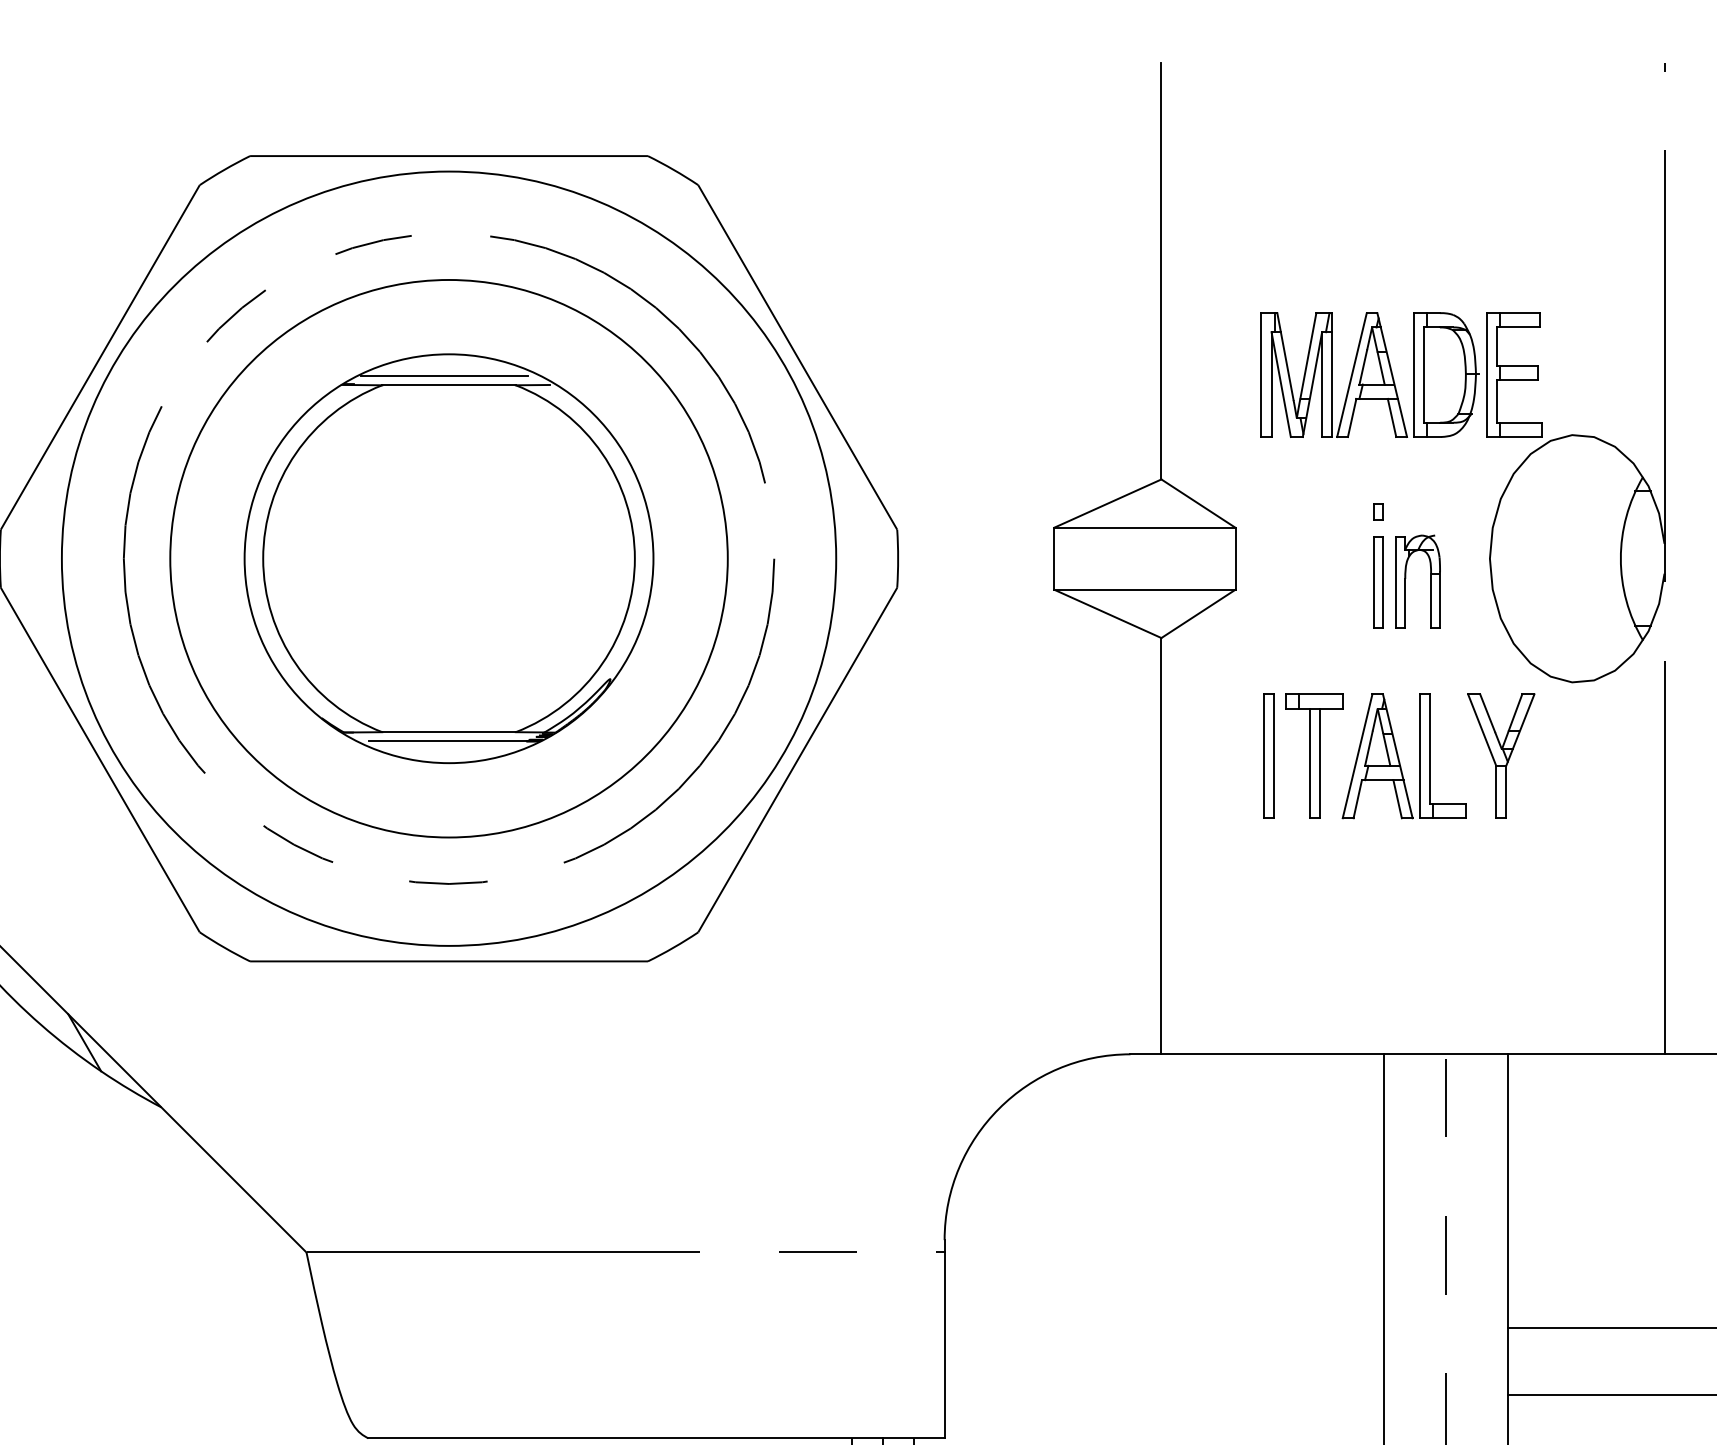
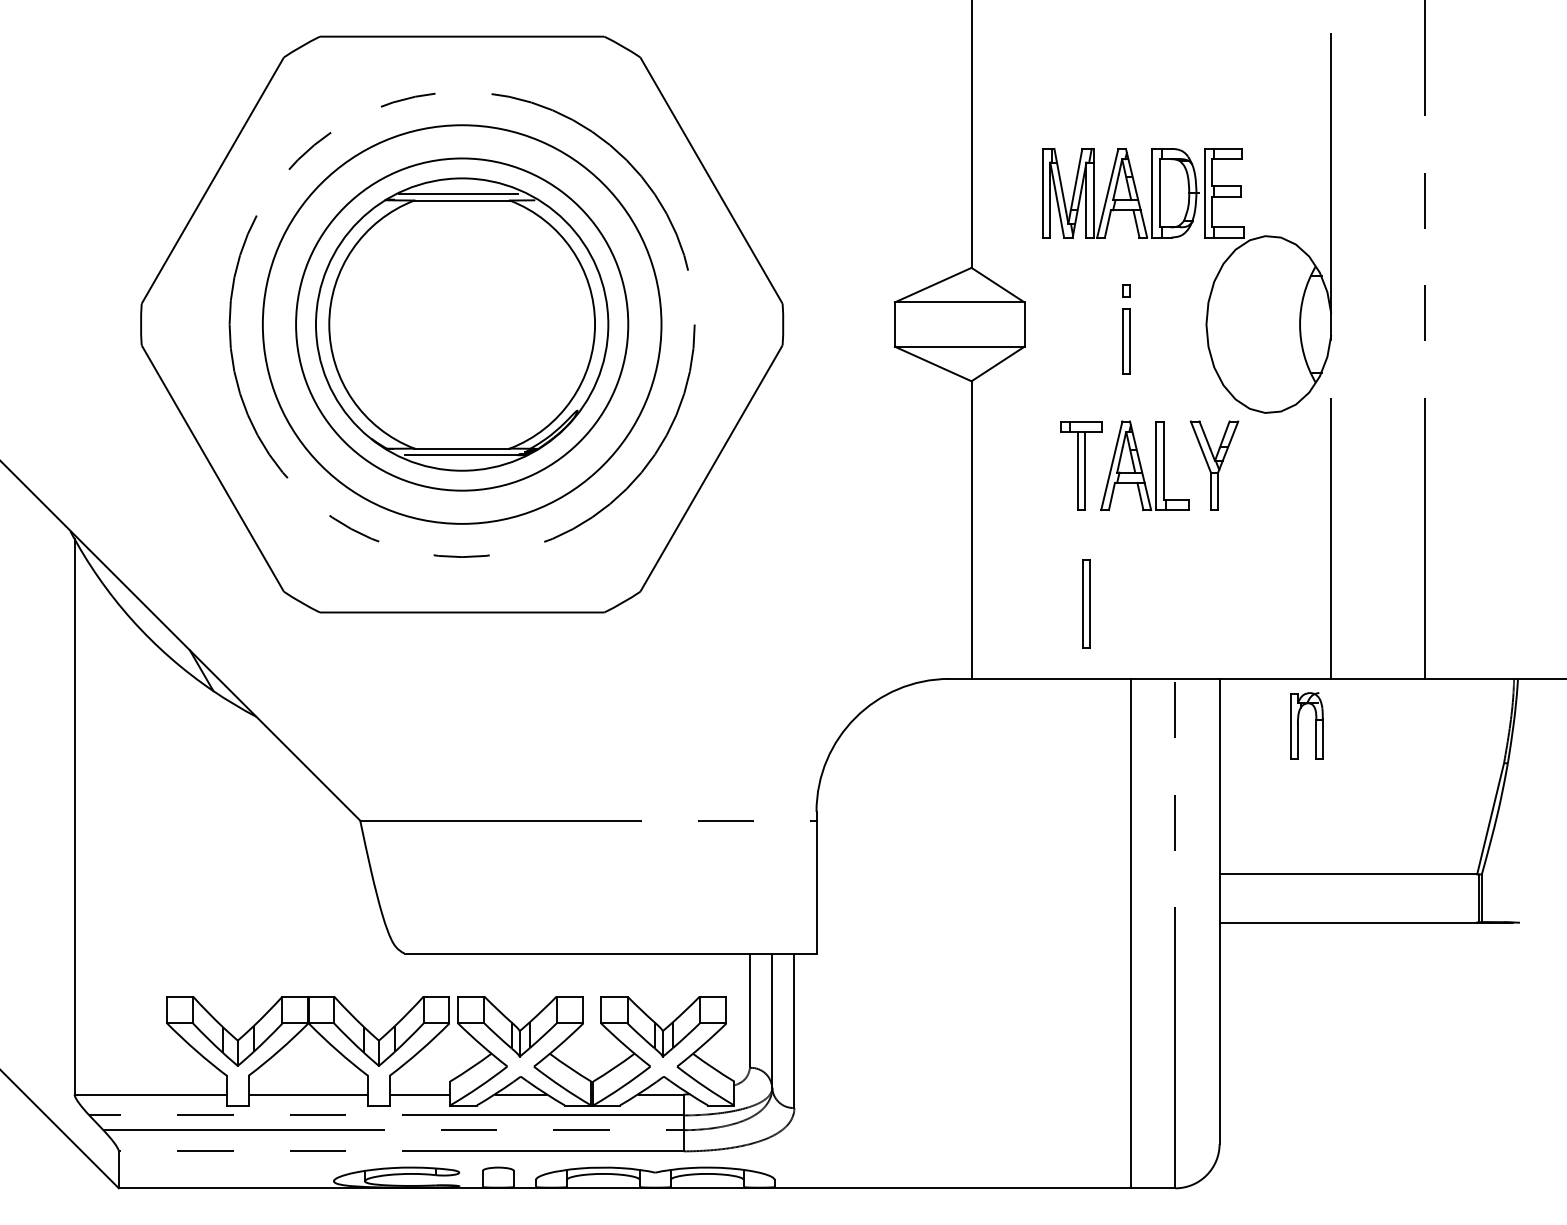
circle: (449, 558) -> (462, 324), size x0.6
part: (1406, 581) -> (1298, 725), moved
part: (1269, 755) -> (1086, 603), moved

